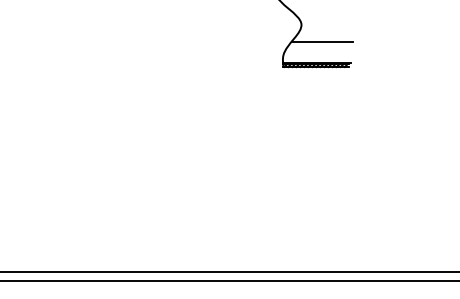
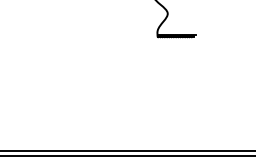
line: (322, 42) -> (179, 23), removed

